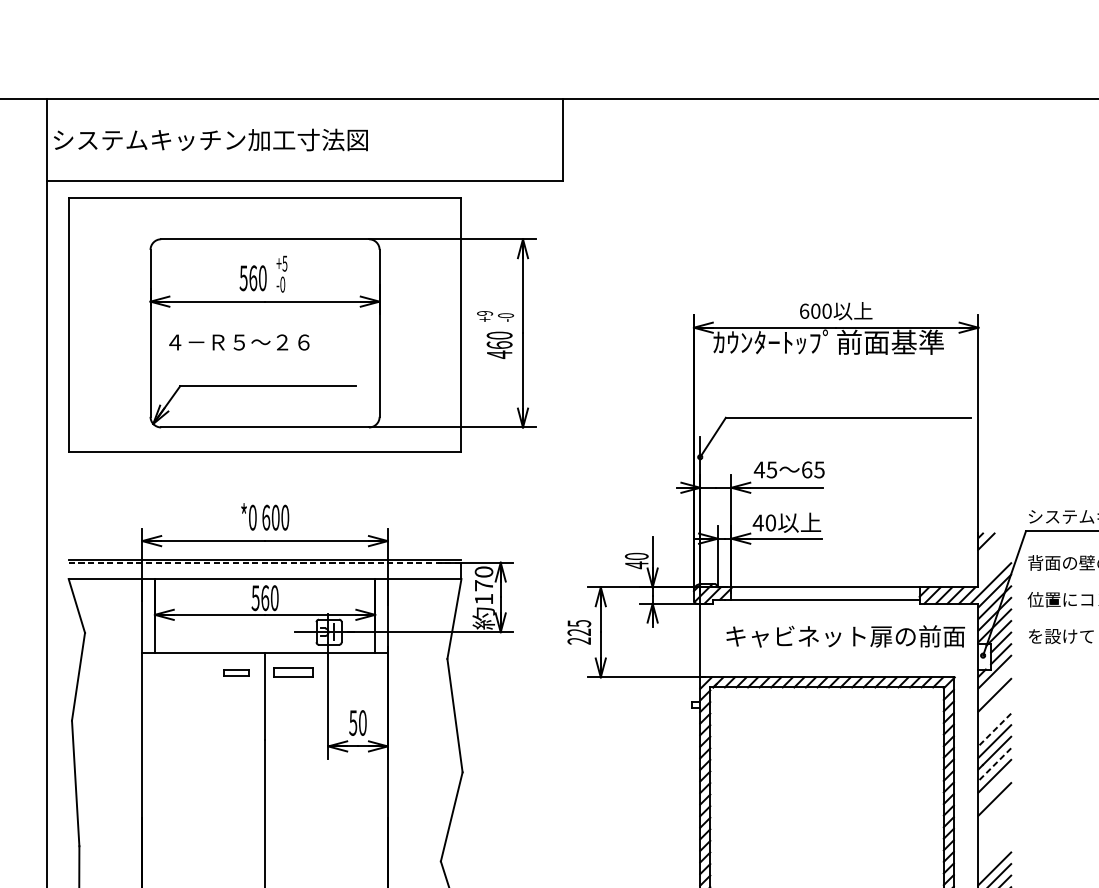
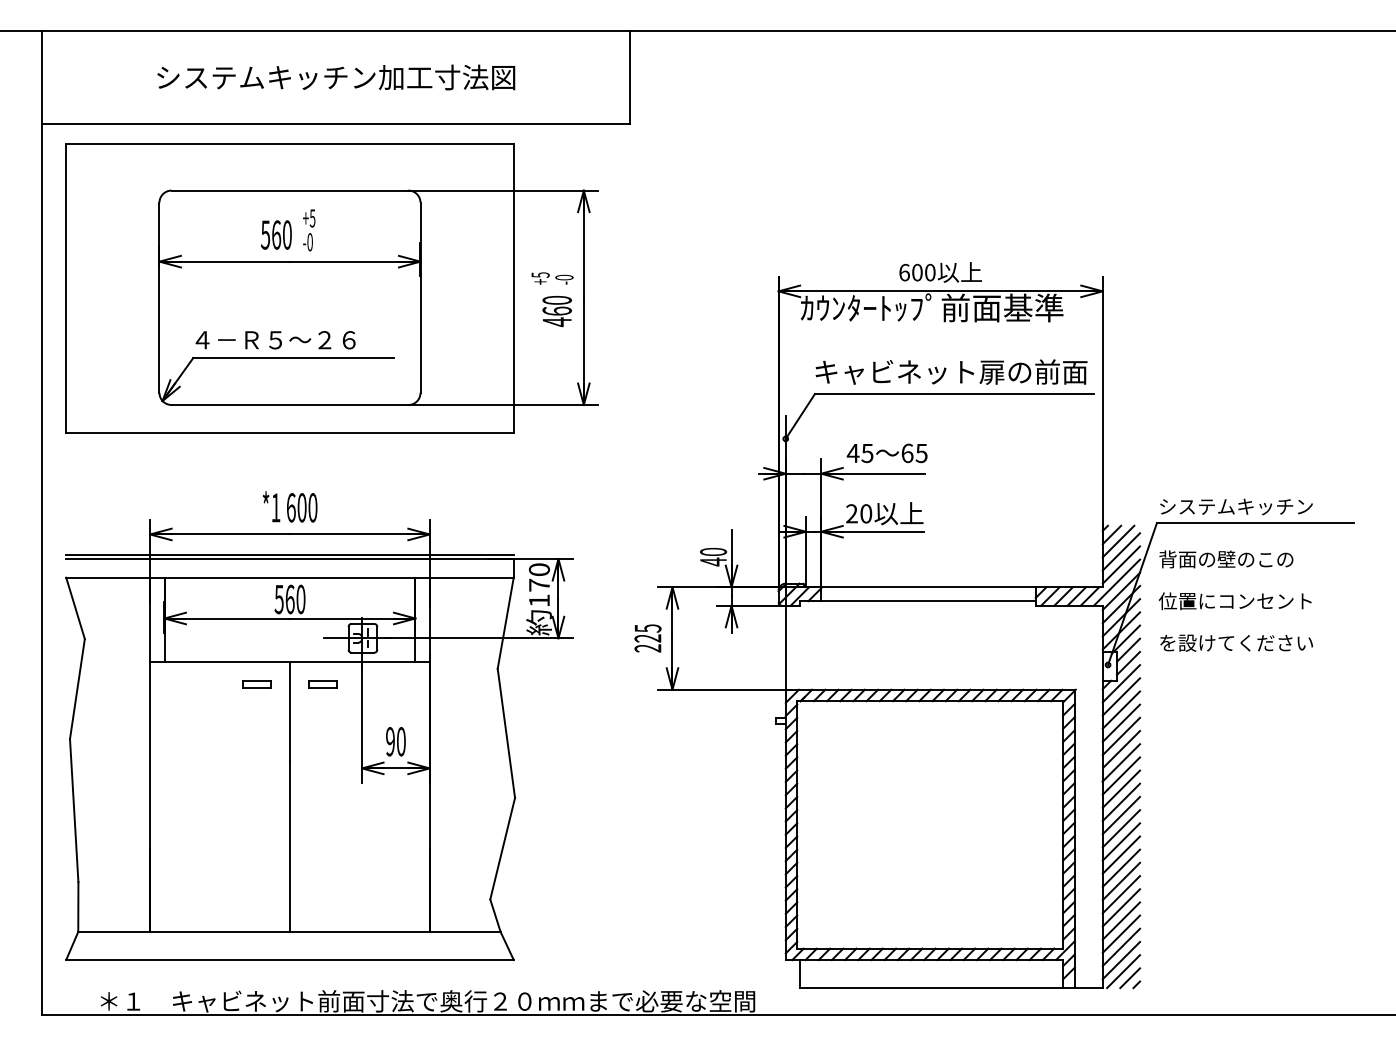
text: (211, 140) -> (336, 77), moved
text: (484, 312) -> (540, 274), +9 -> +5
text: (239, 342) -> (275, 340), moved
text: (252, 517) -> (275, 507), *0 -> *1
text: (757, 522) -> (851, 513), 40 -> 20
line: (992, 547) -> (1118, 541), added
line: (994, 556) -> (1121, 551), added
line: (264, 563) -> (289, 559), dashed -> solid
line: (994, 567) -> (1121, 564), added
text: (845, 635) -> (951, 371), moved
part: (293, 672) -> (322, 684), size x0.62
line: (994, 683) -> (1121, 696), added
line: (994, 706) -> (1121, 722), added
line: (994, 718) -> (1121, 736), added
text: (352, 722) -> (389, 741), 50 -> 90
line: (994, 729) -> (1121, 749), dashed -> solid
line: (994, 764) -> (1121, 789), dashed -> solid
line: (994, 787) -> (1121, 815), added
line: (994, 810) -> (1121, 841), added
line: (994, 821) -> (1121, 854), added
line: (994, 833) -> (1121, 867), added
line: (994, 845) -> (1121, 881), added
line: (994, 857) -> (1121, 894), added

